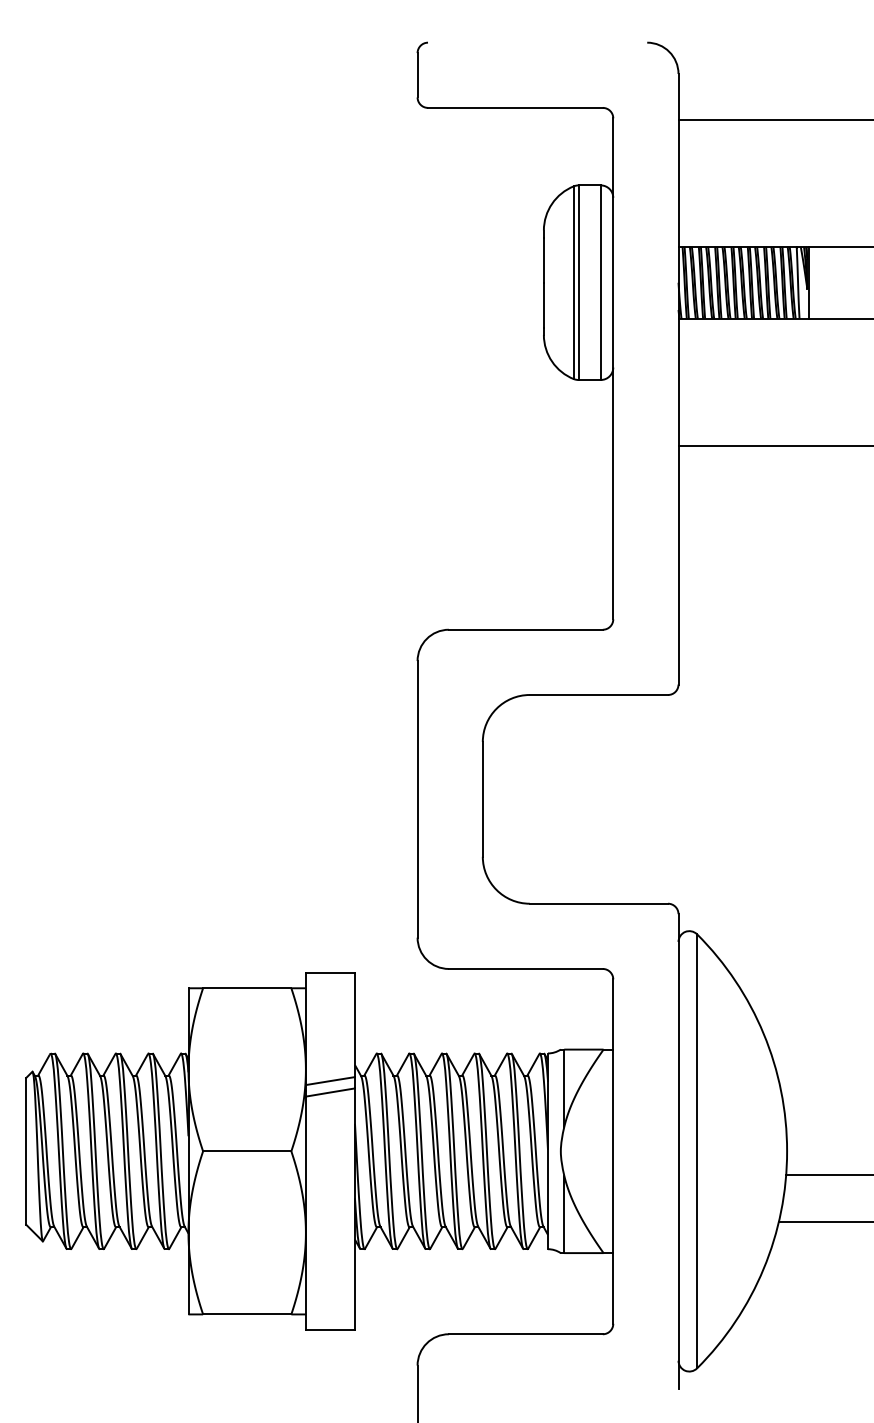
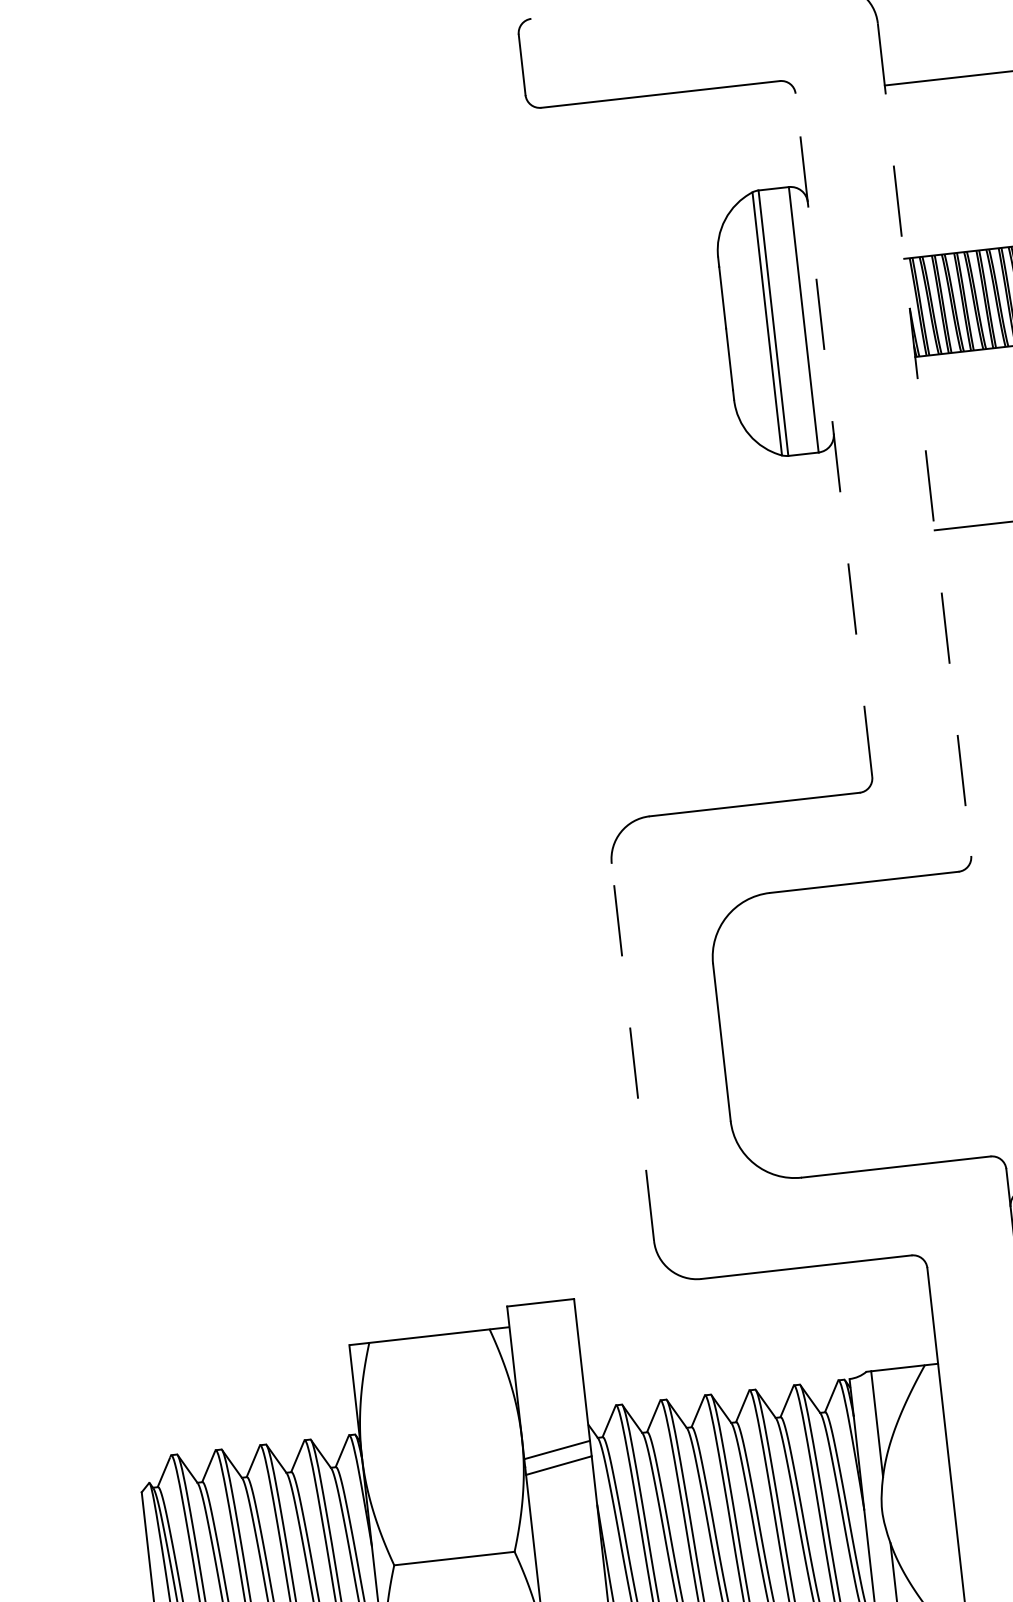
line: (613, 368) -> (834, 434), solid -> dashed
line: (678, 379) -> (924, 439), solid -> dashed
line: (417, 798) -> (632, 1051), solid -> dashed

